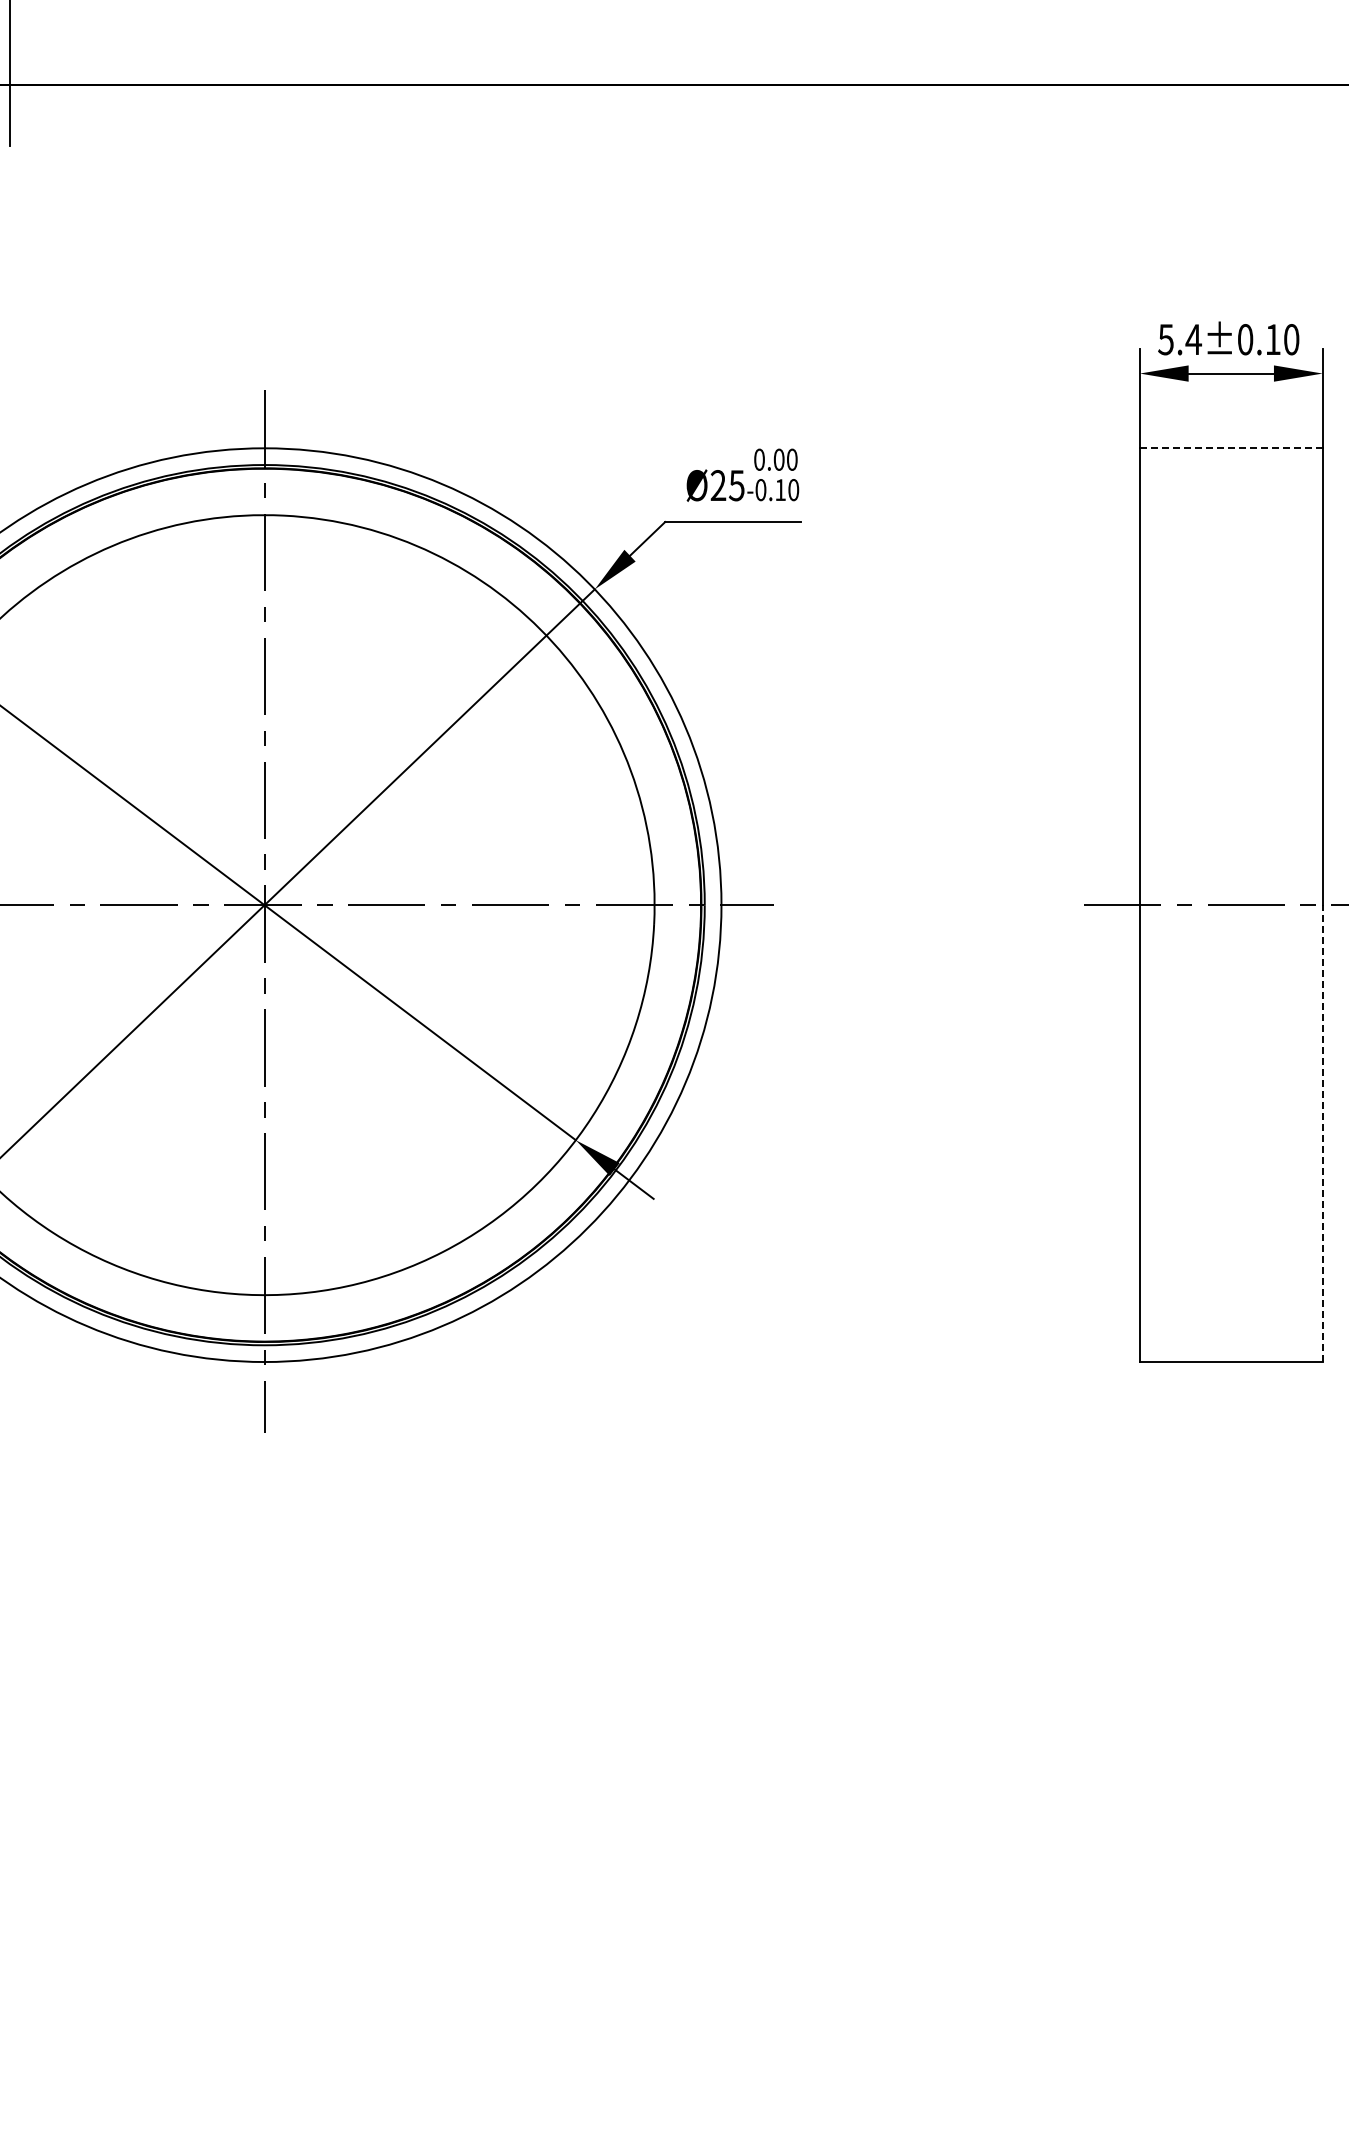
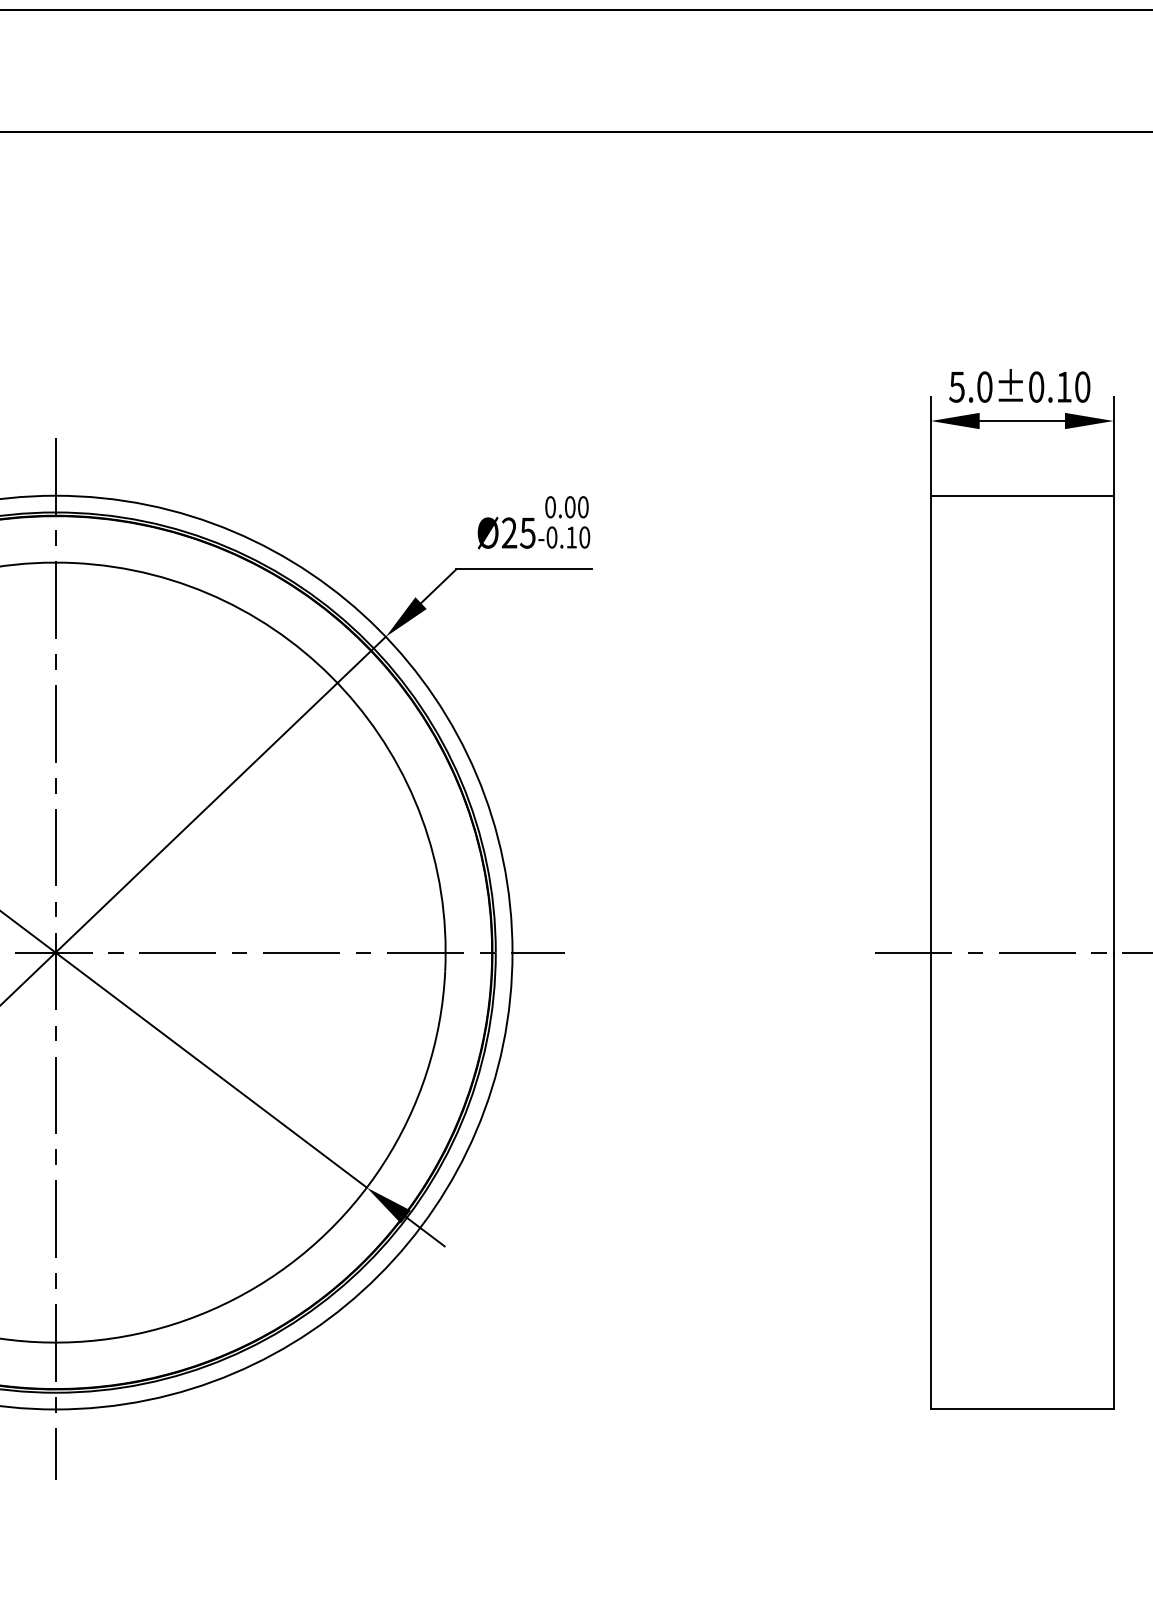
text: (1193, 339) -> (984, 386), 5.4±0.10 -> 5.0±0.10
line: (1230, 448) -> (1021, 495), dashed -> solid
line: (1322, 1133) -> (1113, 1180), dashed -> solid

